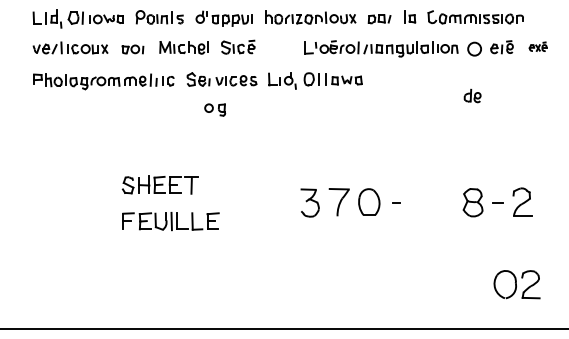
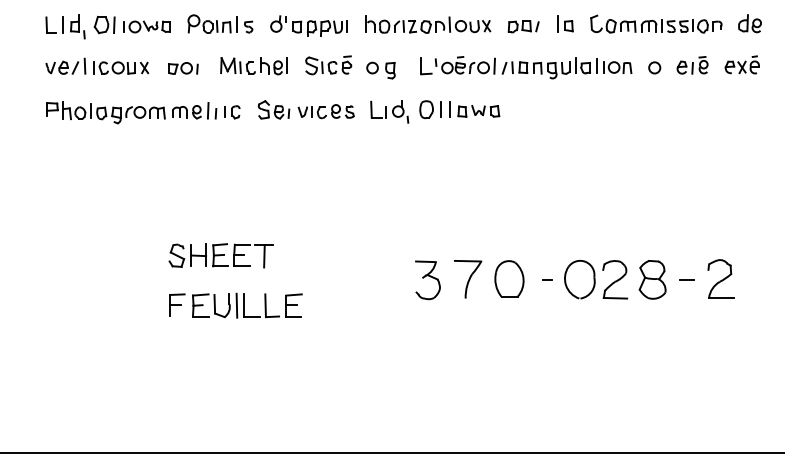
part: (538, 46) -> (742, 64), size x1.43
circle: (474, 48) -> (654, 67), size x0.62
part: (472, 95) -> (749, 22), moved
part: (215, 109) -> (381, 69), moved
part: (516, 284) -> (595, 279), moved

